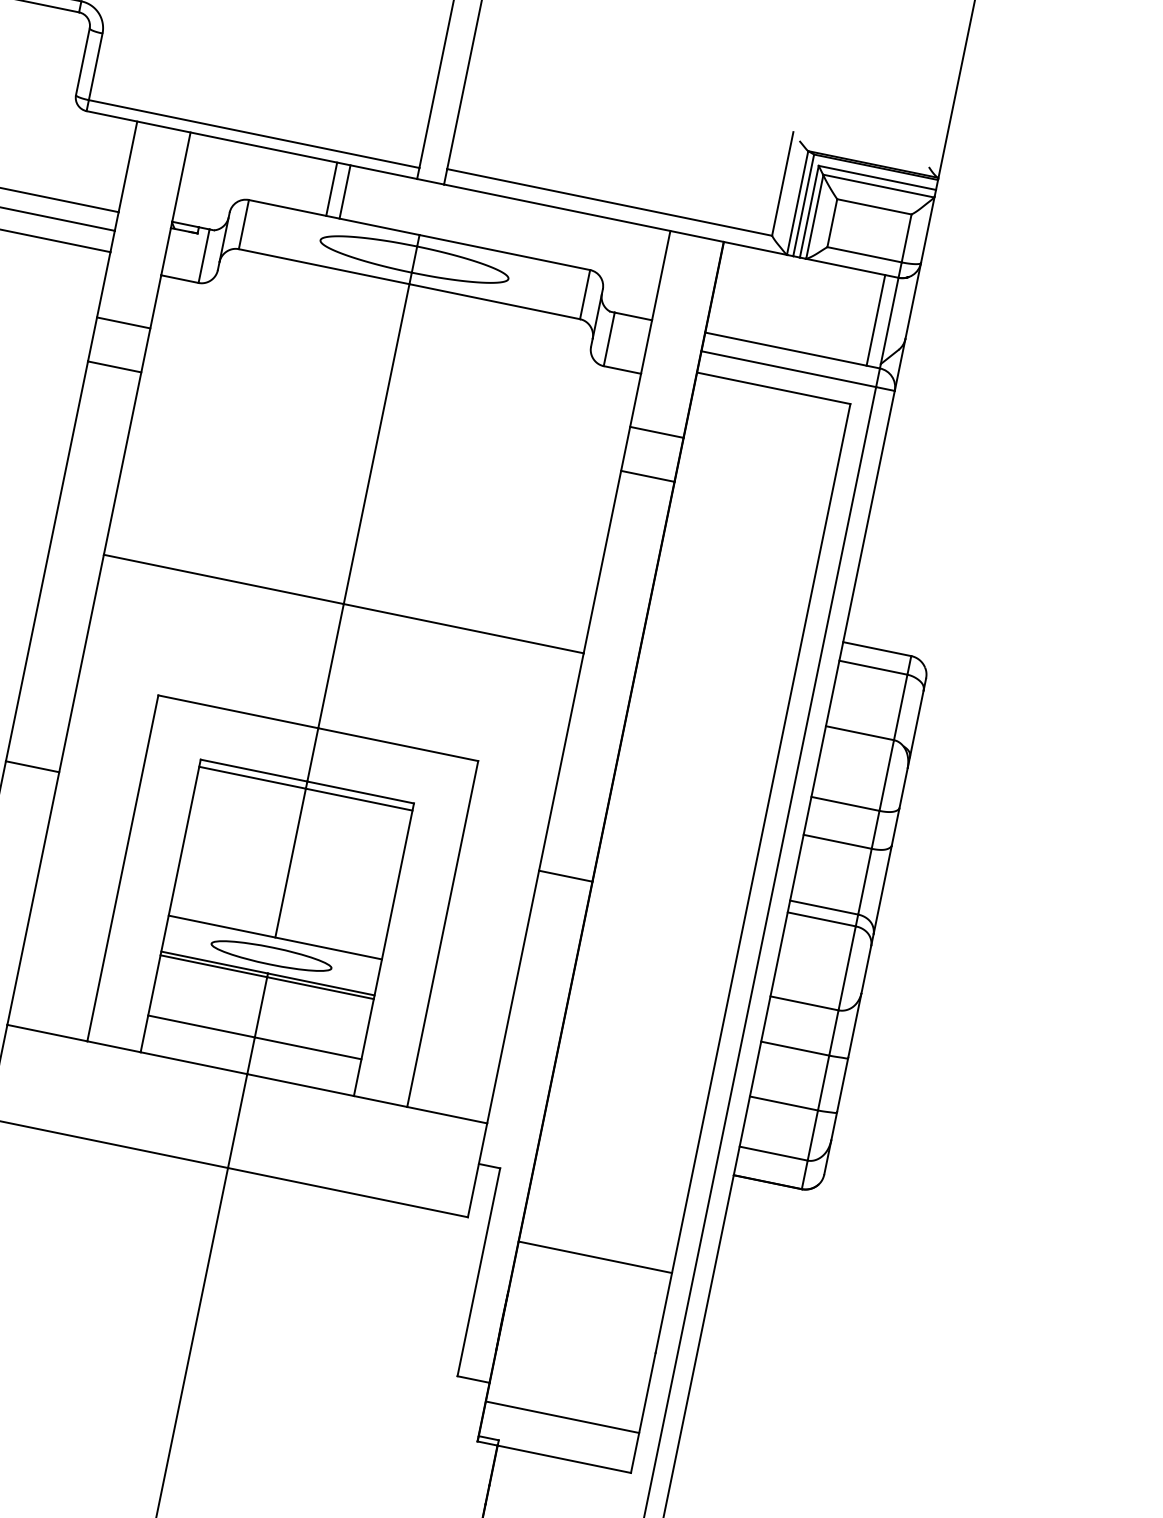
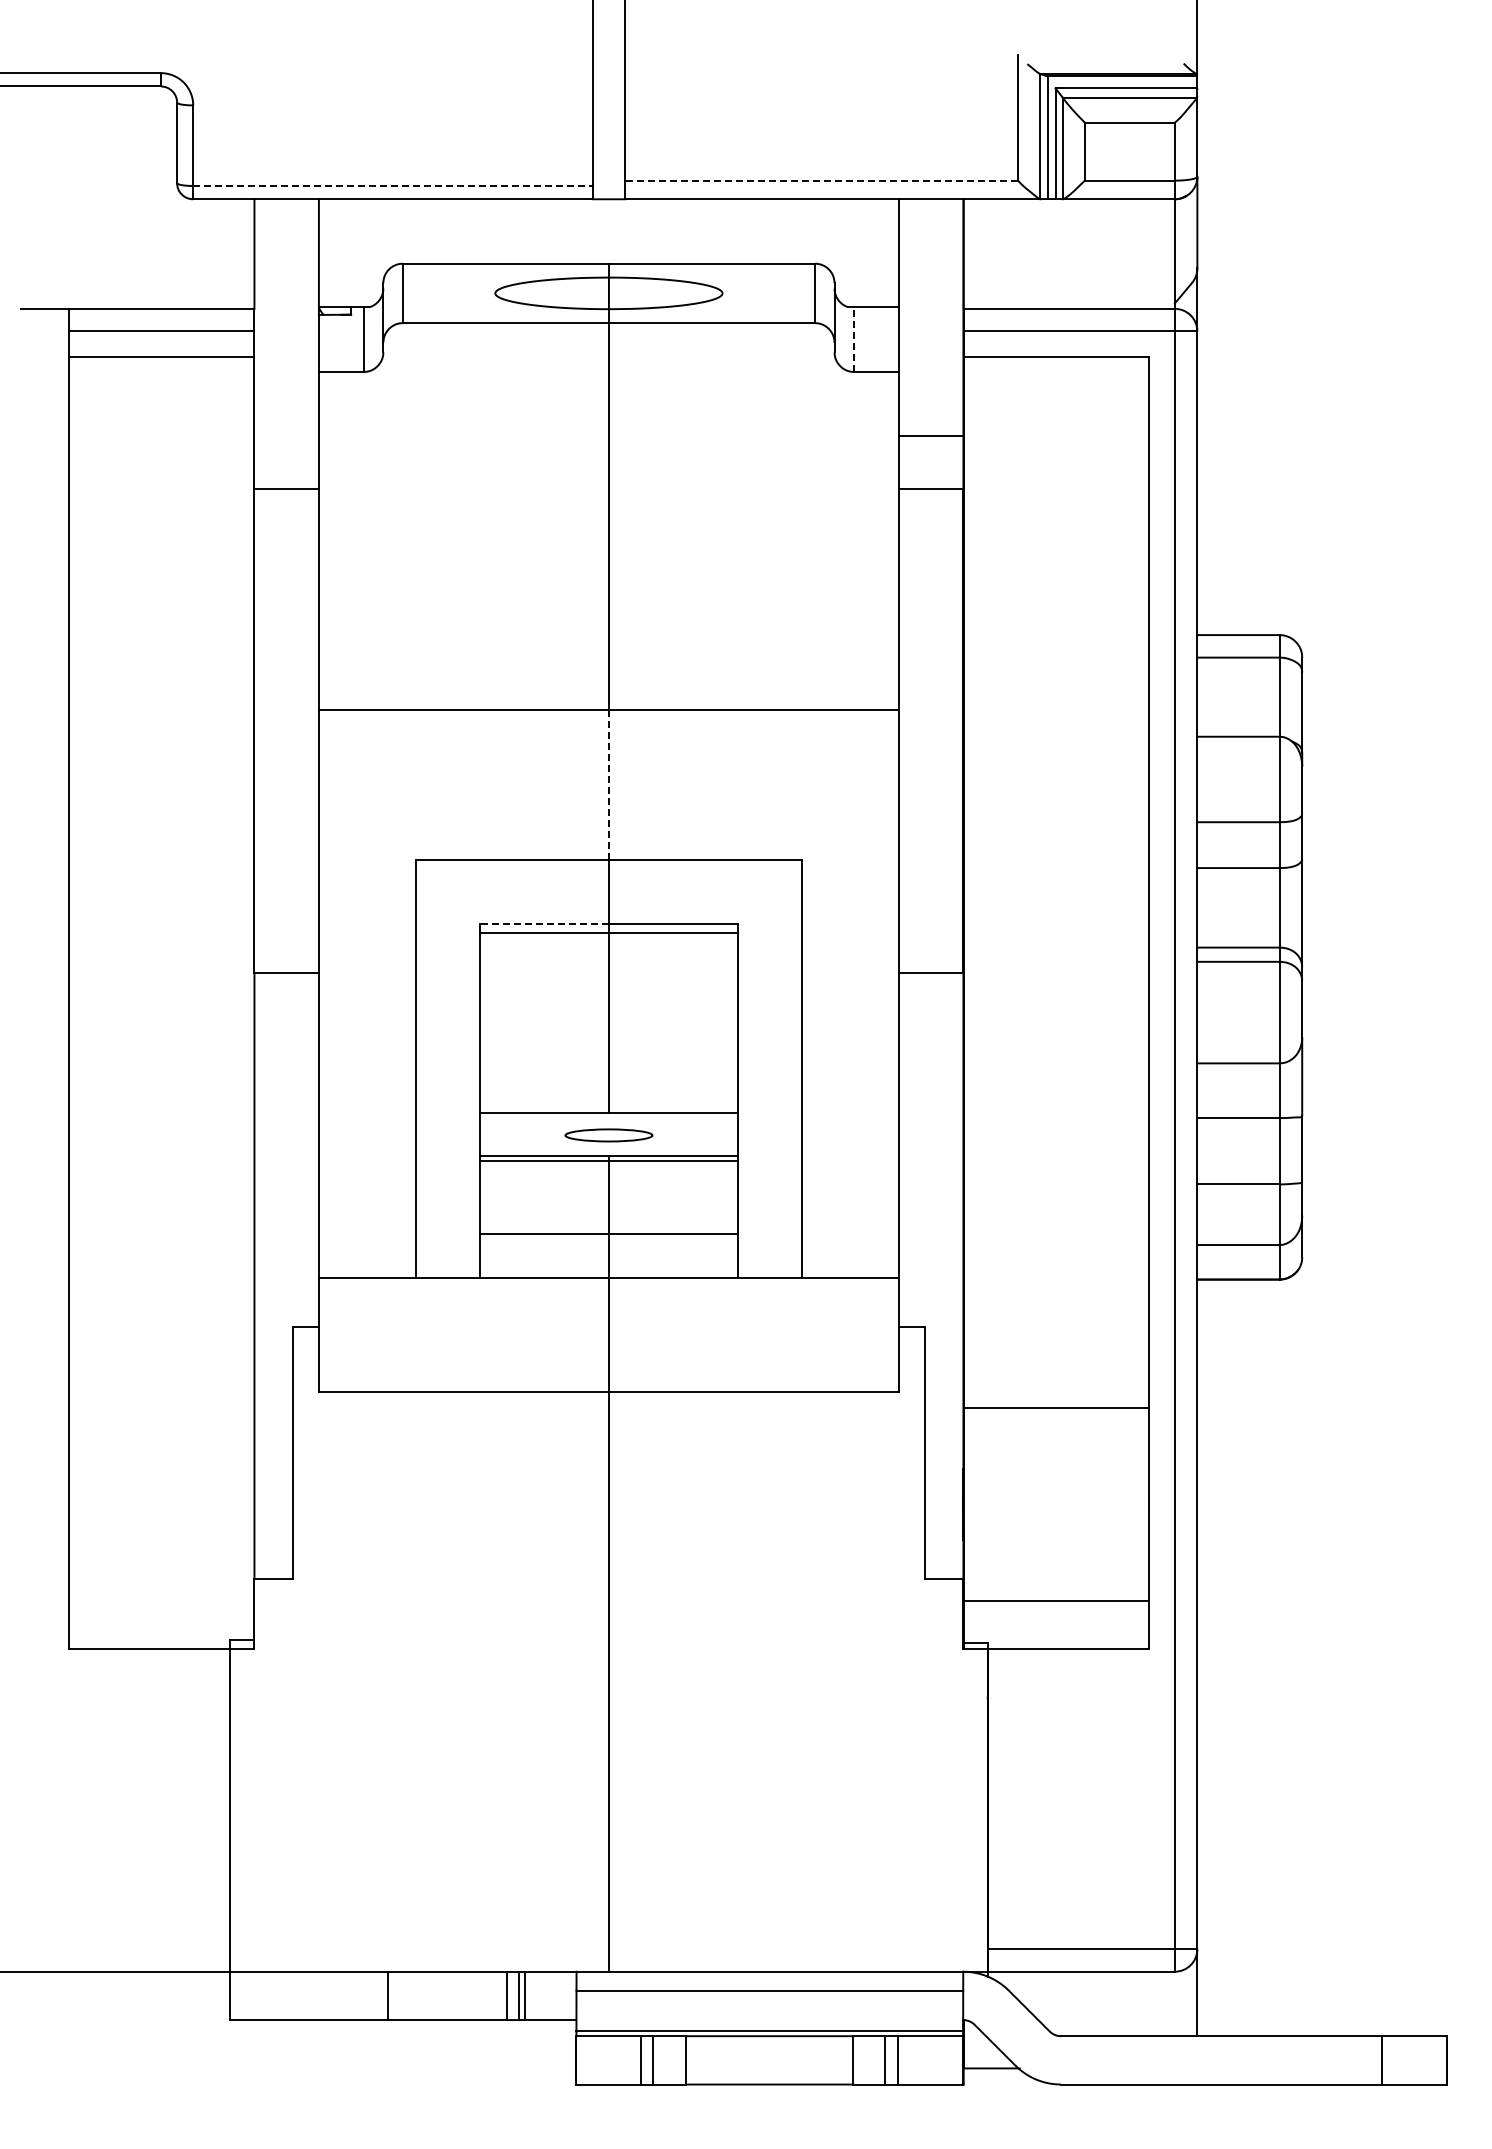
line: (254, 133) -> (393, 185), solid -> dashed
line: (332, 189) -> (496, 231), removed
line: (345, 192) -> (512, 231), removed
line: (609, 202) -> (821, 180), solid -> dashed
line: (875, 319) -> (1158, 253), removed
line: (123, 323) -> (286, 436), removed
line: (608, 339) -> (853, 339), solid -> dashed
line: (330, 665) -> (608, 784), solid -> dashed
line: (253, 770) -> (543, 924), solid -> dashed
part: (271, 956) -> (608, 1135), size x0.6

